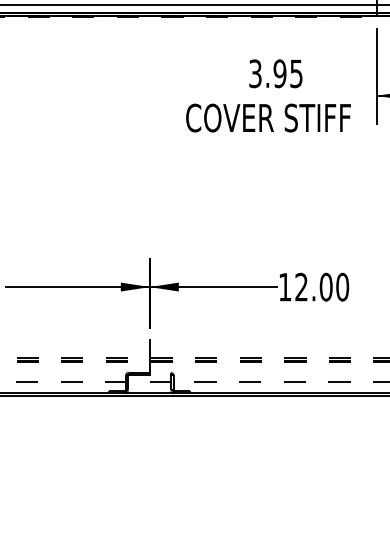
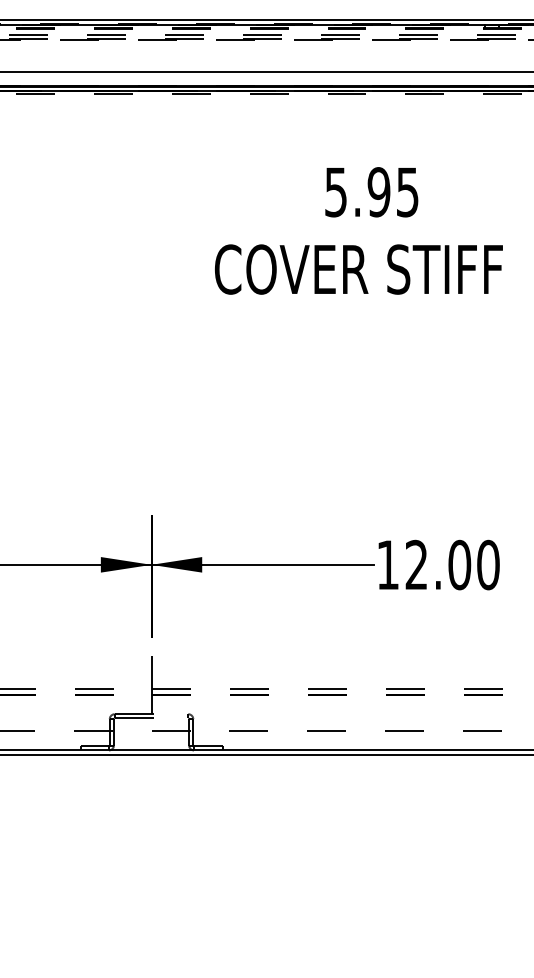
text: (255, 73) -> (336, 191), 3.95 -> 5.95

